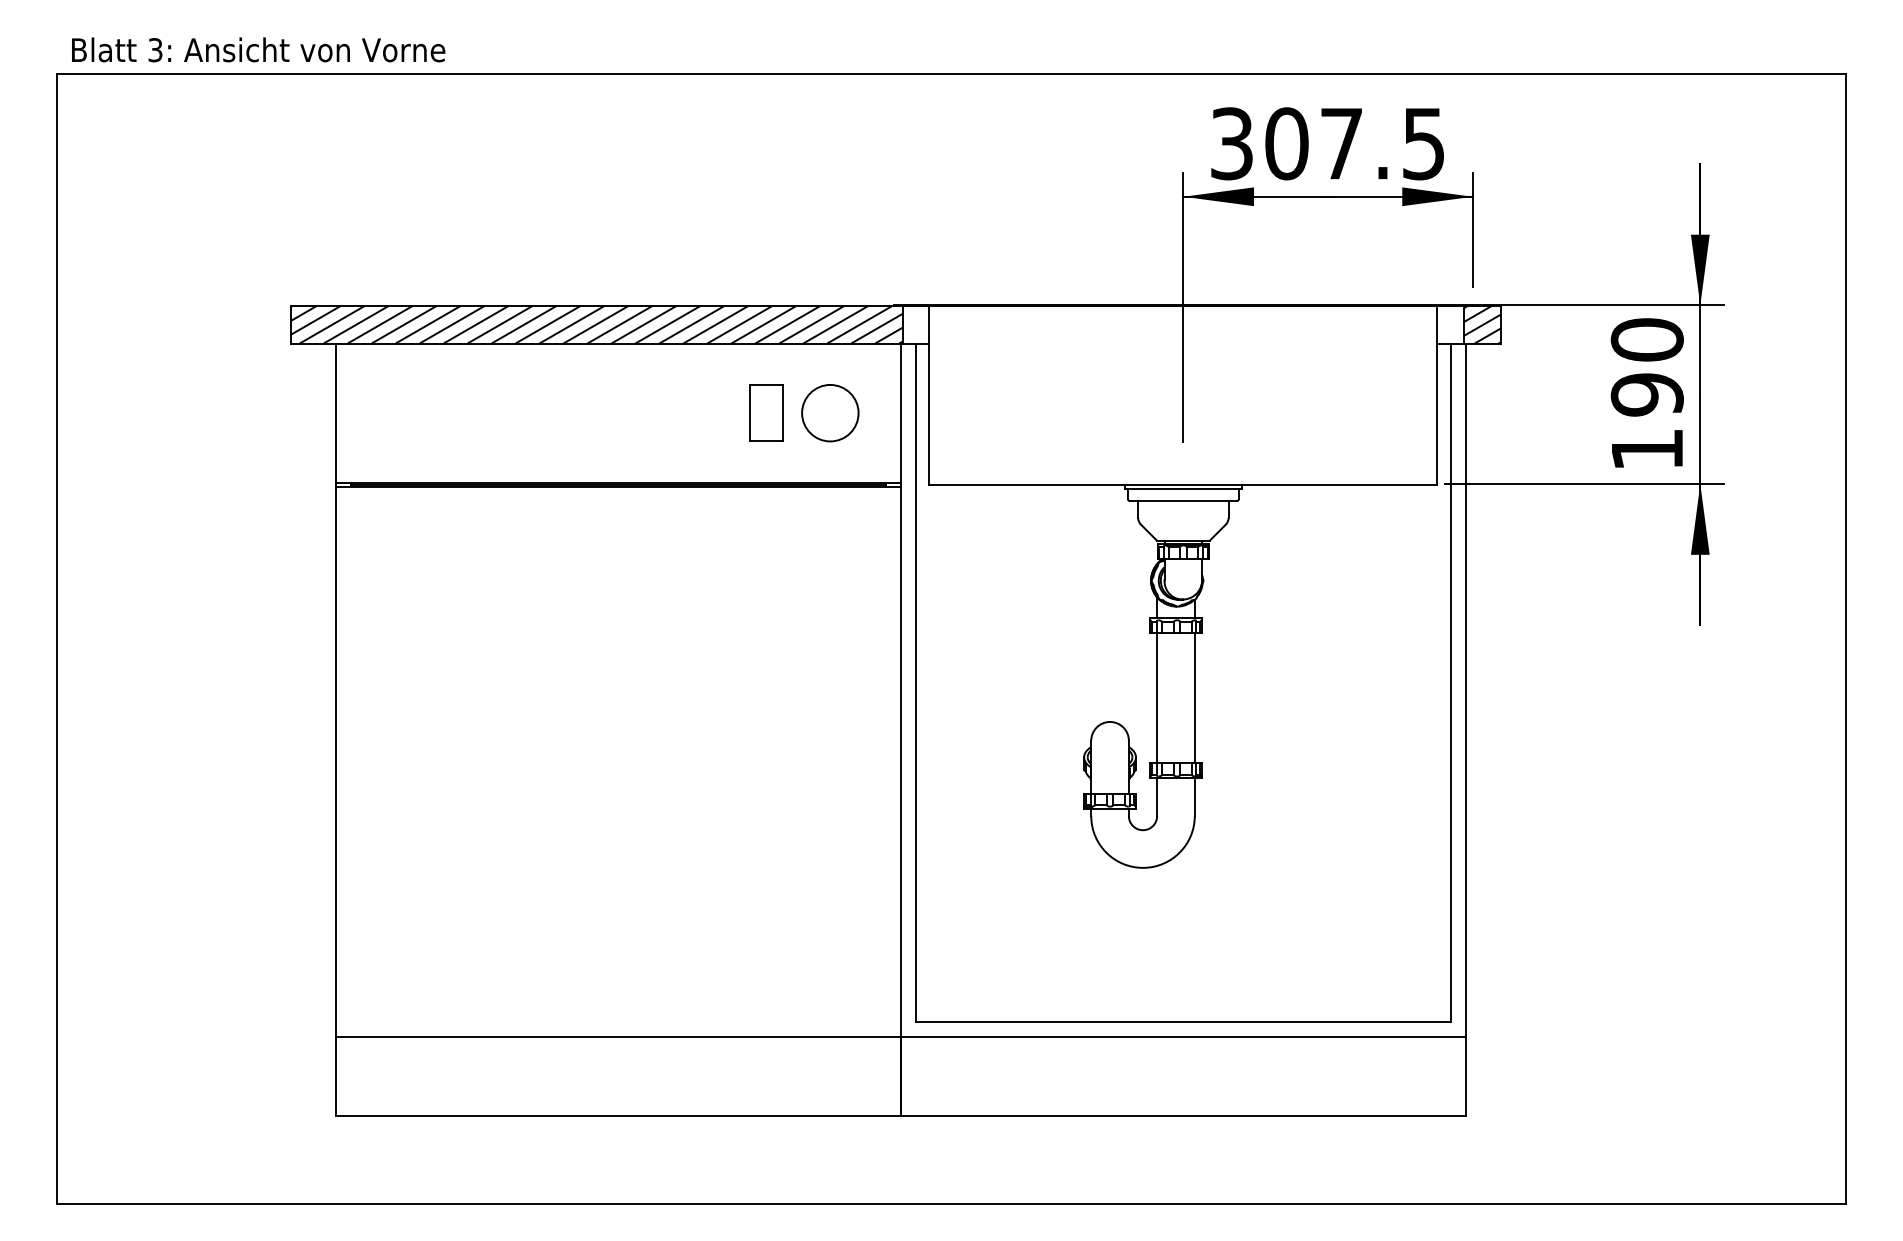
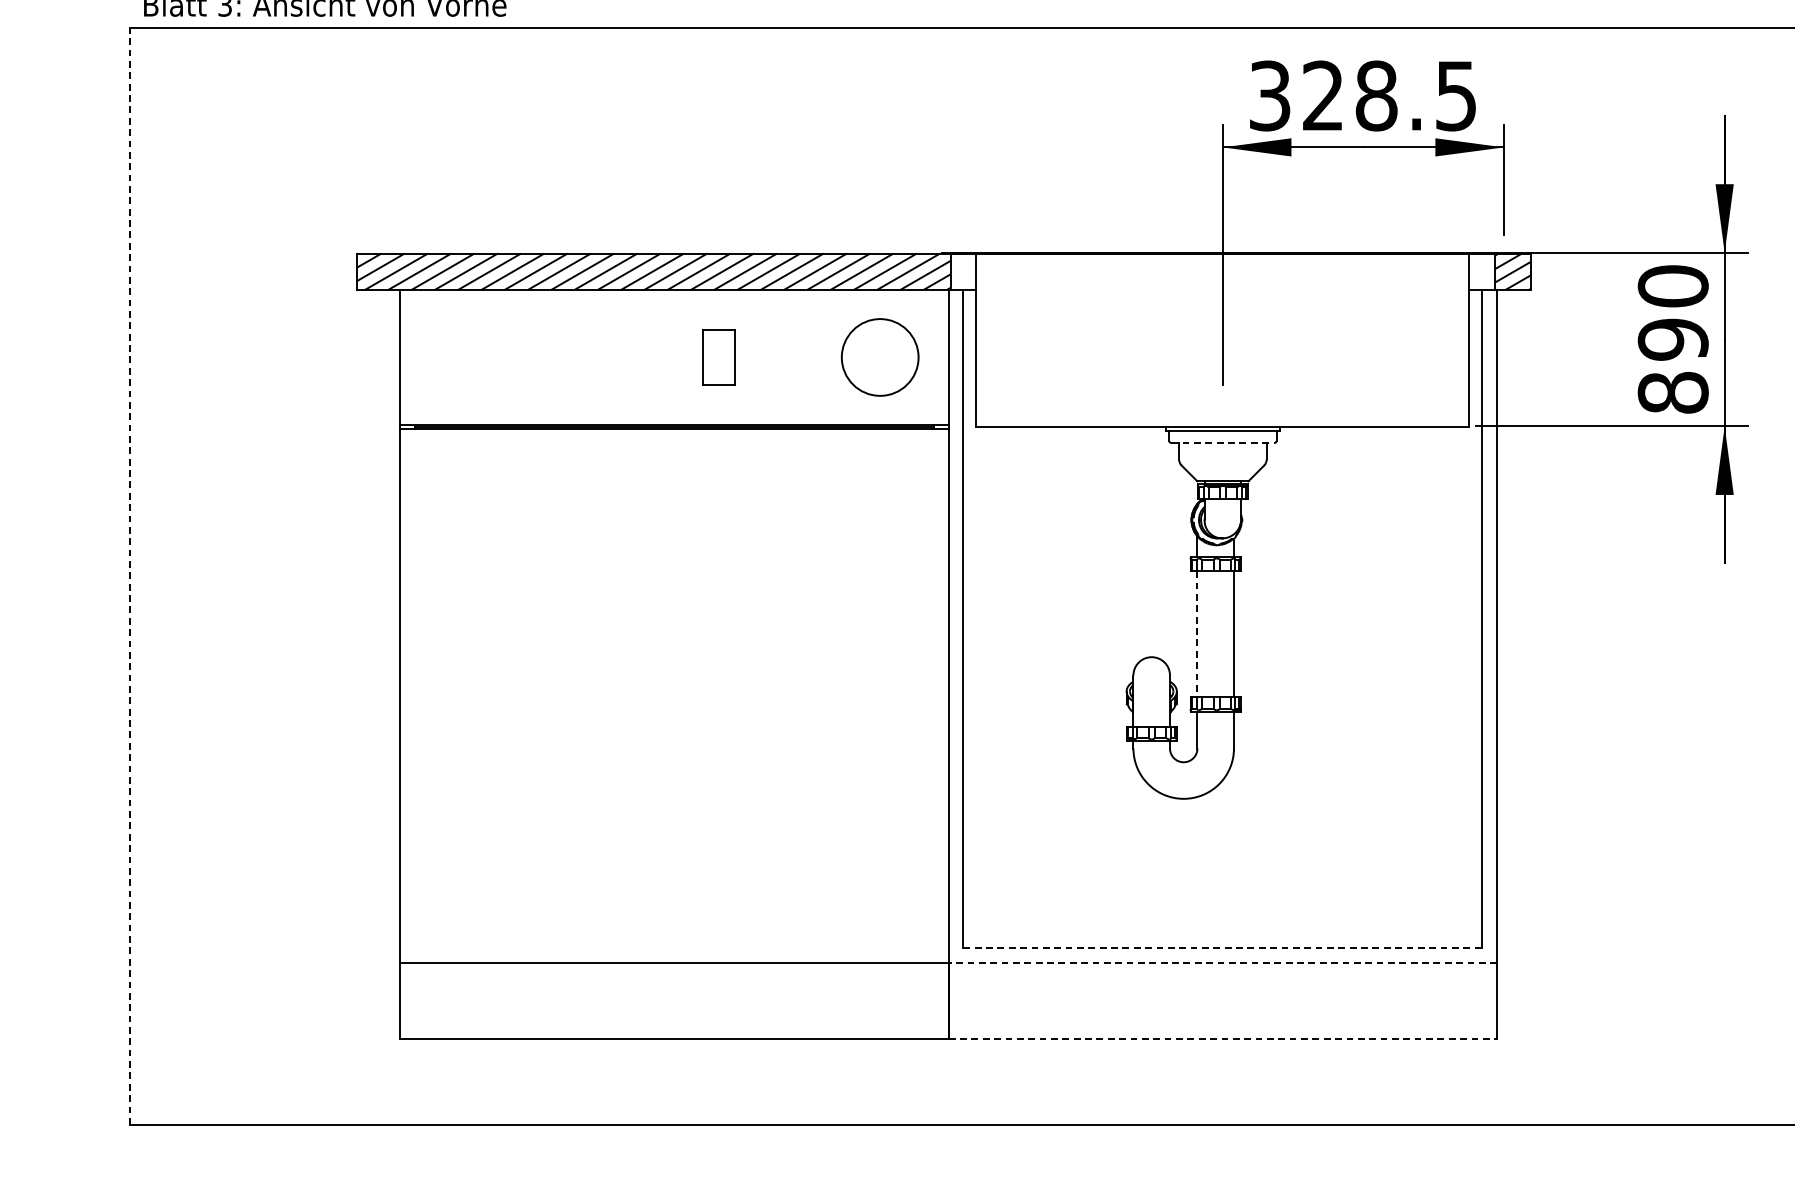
text: (1314, 143) -> (1350, 95), 307.5 -> 328.5
part: (766, 412) -> (718, 356), moved
circle: (830, 412) -> (880, 356), size x1.4
text: (1646, 449) -> (1672, 392), 190 -> 890
line: (1183, 501) -> (1223, 443), solid -> dashed
line: (57, 638) -> (130, 576), solid -> dashed
line: (1157, 698) -> (1197, 634), solid -> dashed
line: (1183, 1021) -> (1223, 947), solid -> dashed
line: (1182, 1036) -> (1222, 962), solid -> dashed
line: (1183, 1115) -> (1223, 1039), solid -> dashed

